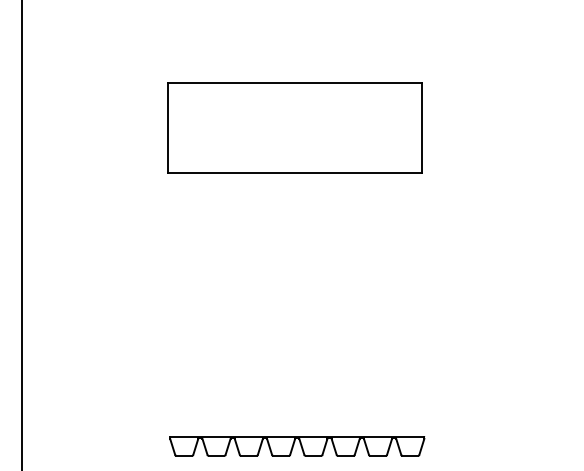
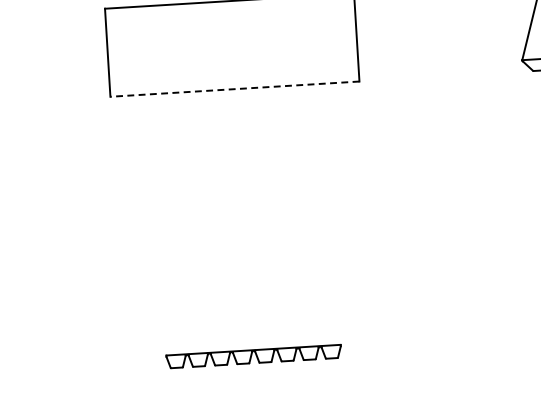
line: (294, 173) -> (234, 89), solid -> dashed
part: (297, 446) -> (254, 356), size x0.7

